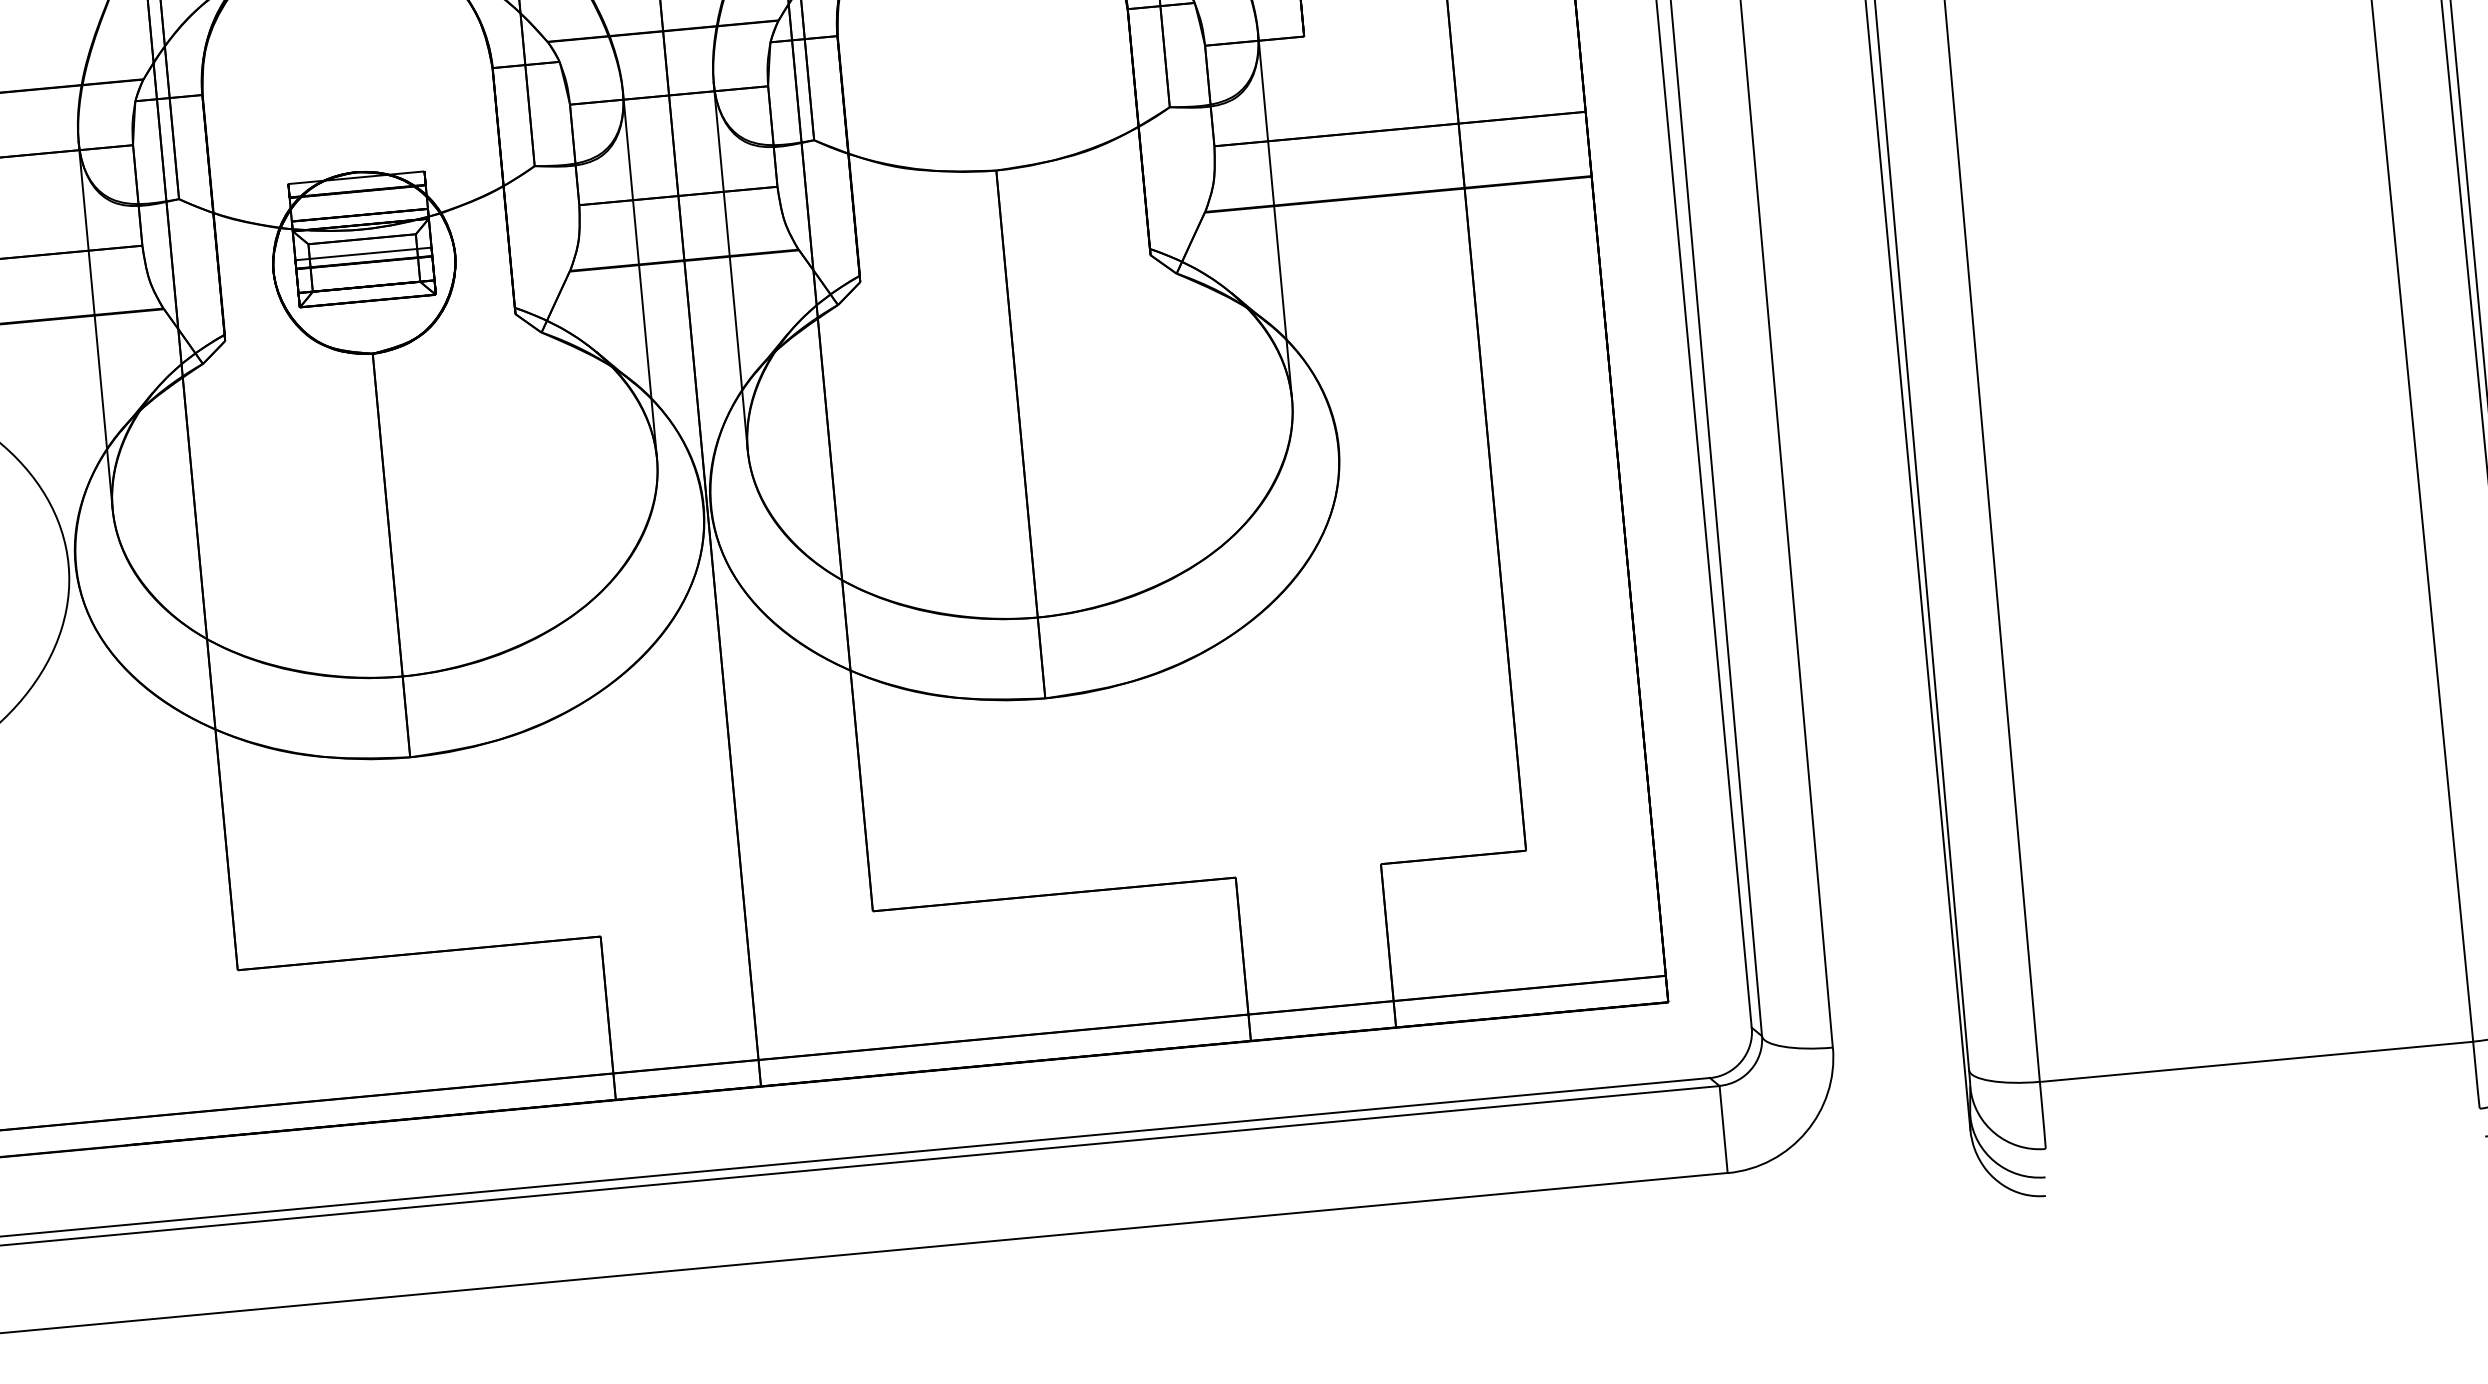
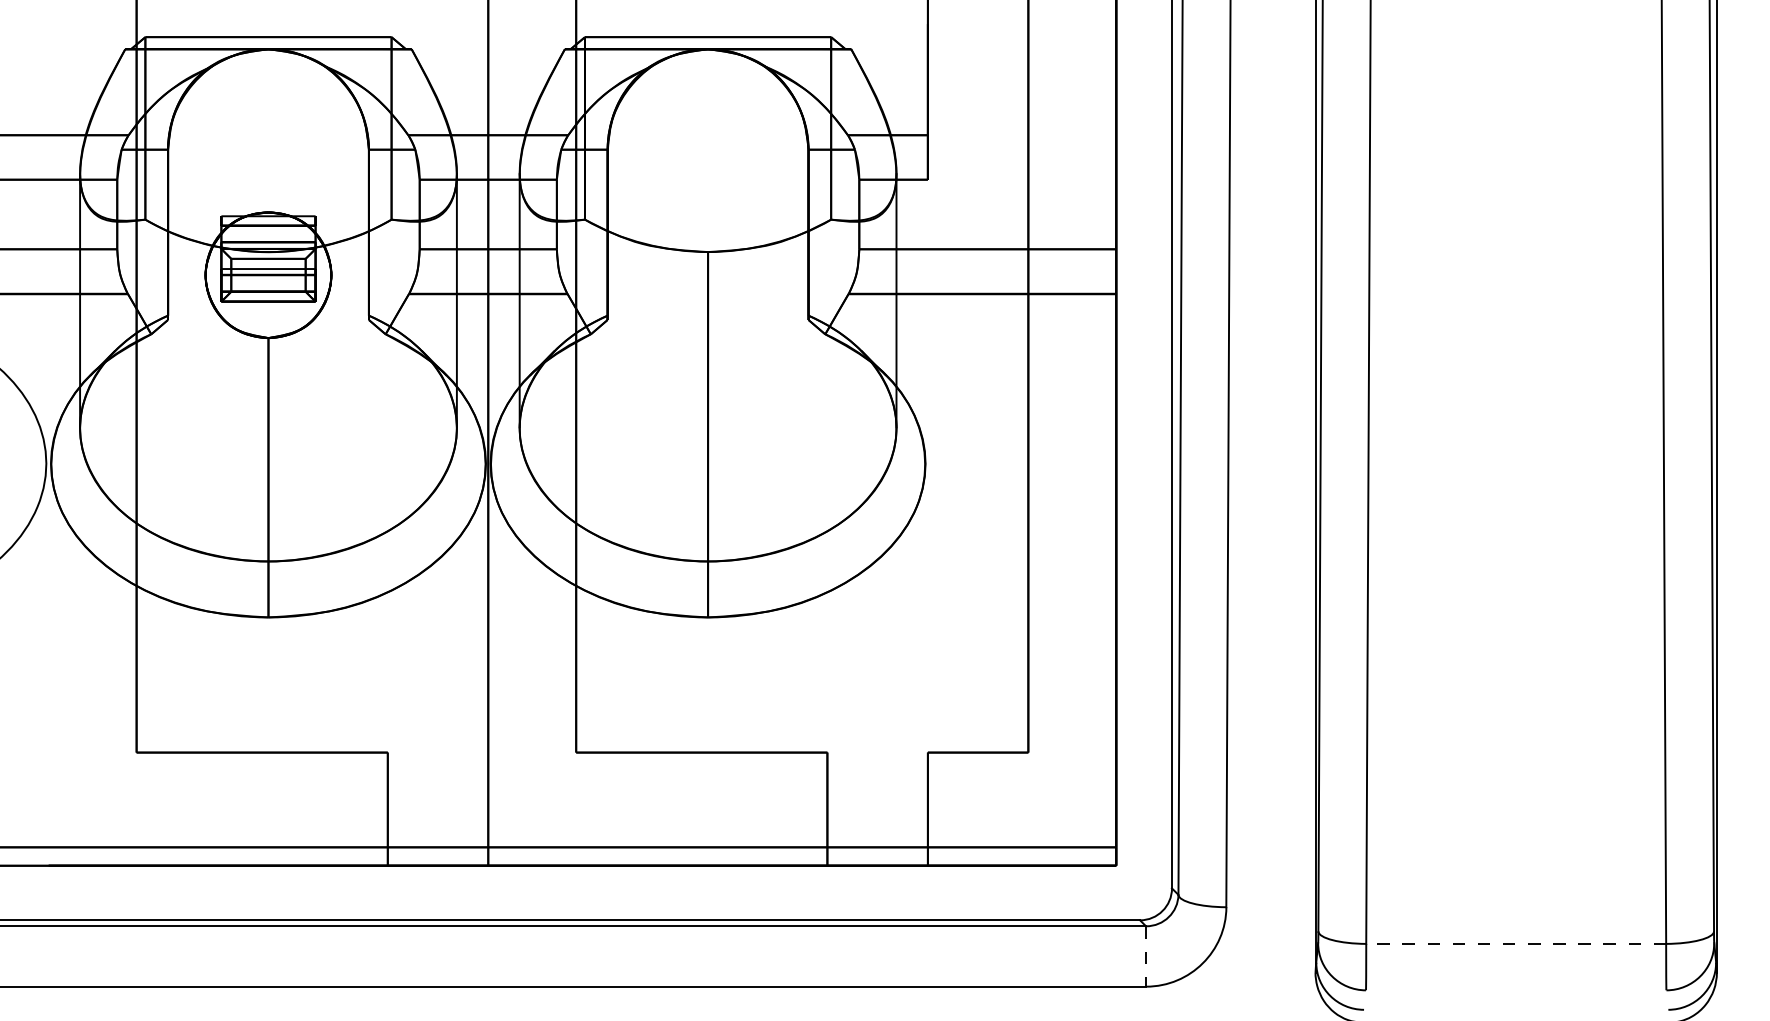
line: (2257, 1062) -> (1516, 944), solid -> dashed
line: (1724, 1129) -> (1146, 956), solid -> dashed

